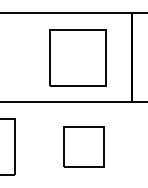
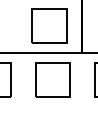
part: (83, 146) -> (52, 79), size x1.43

